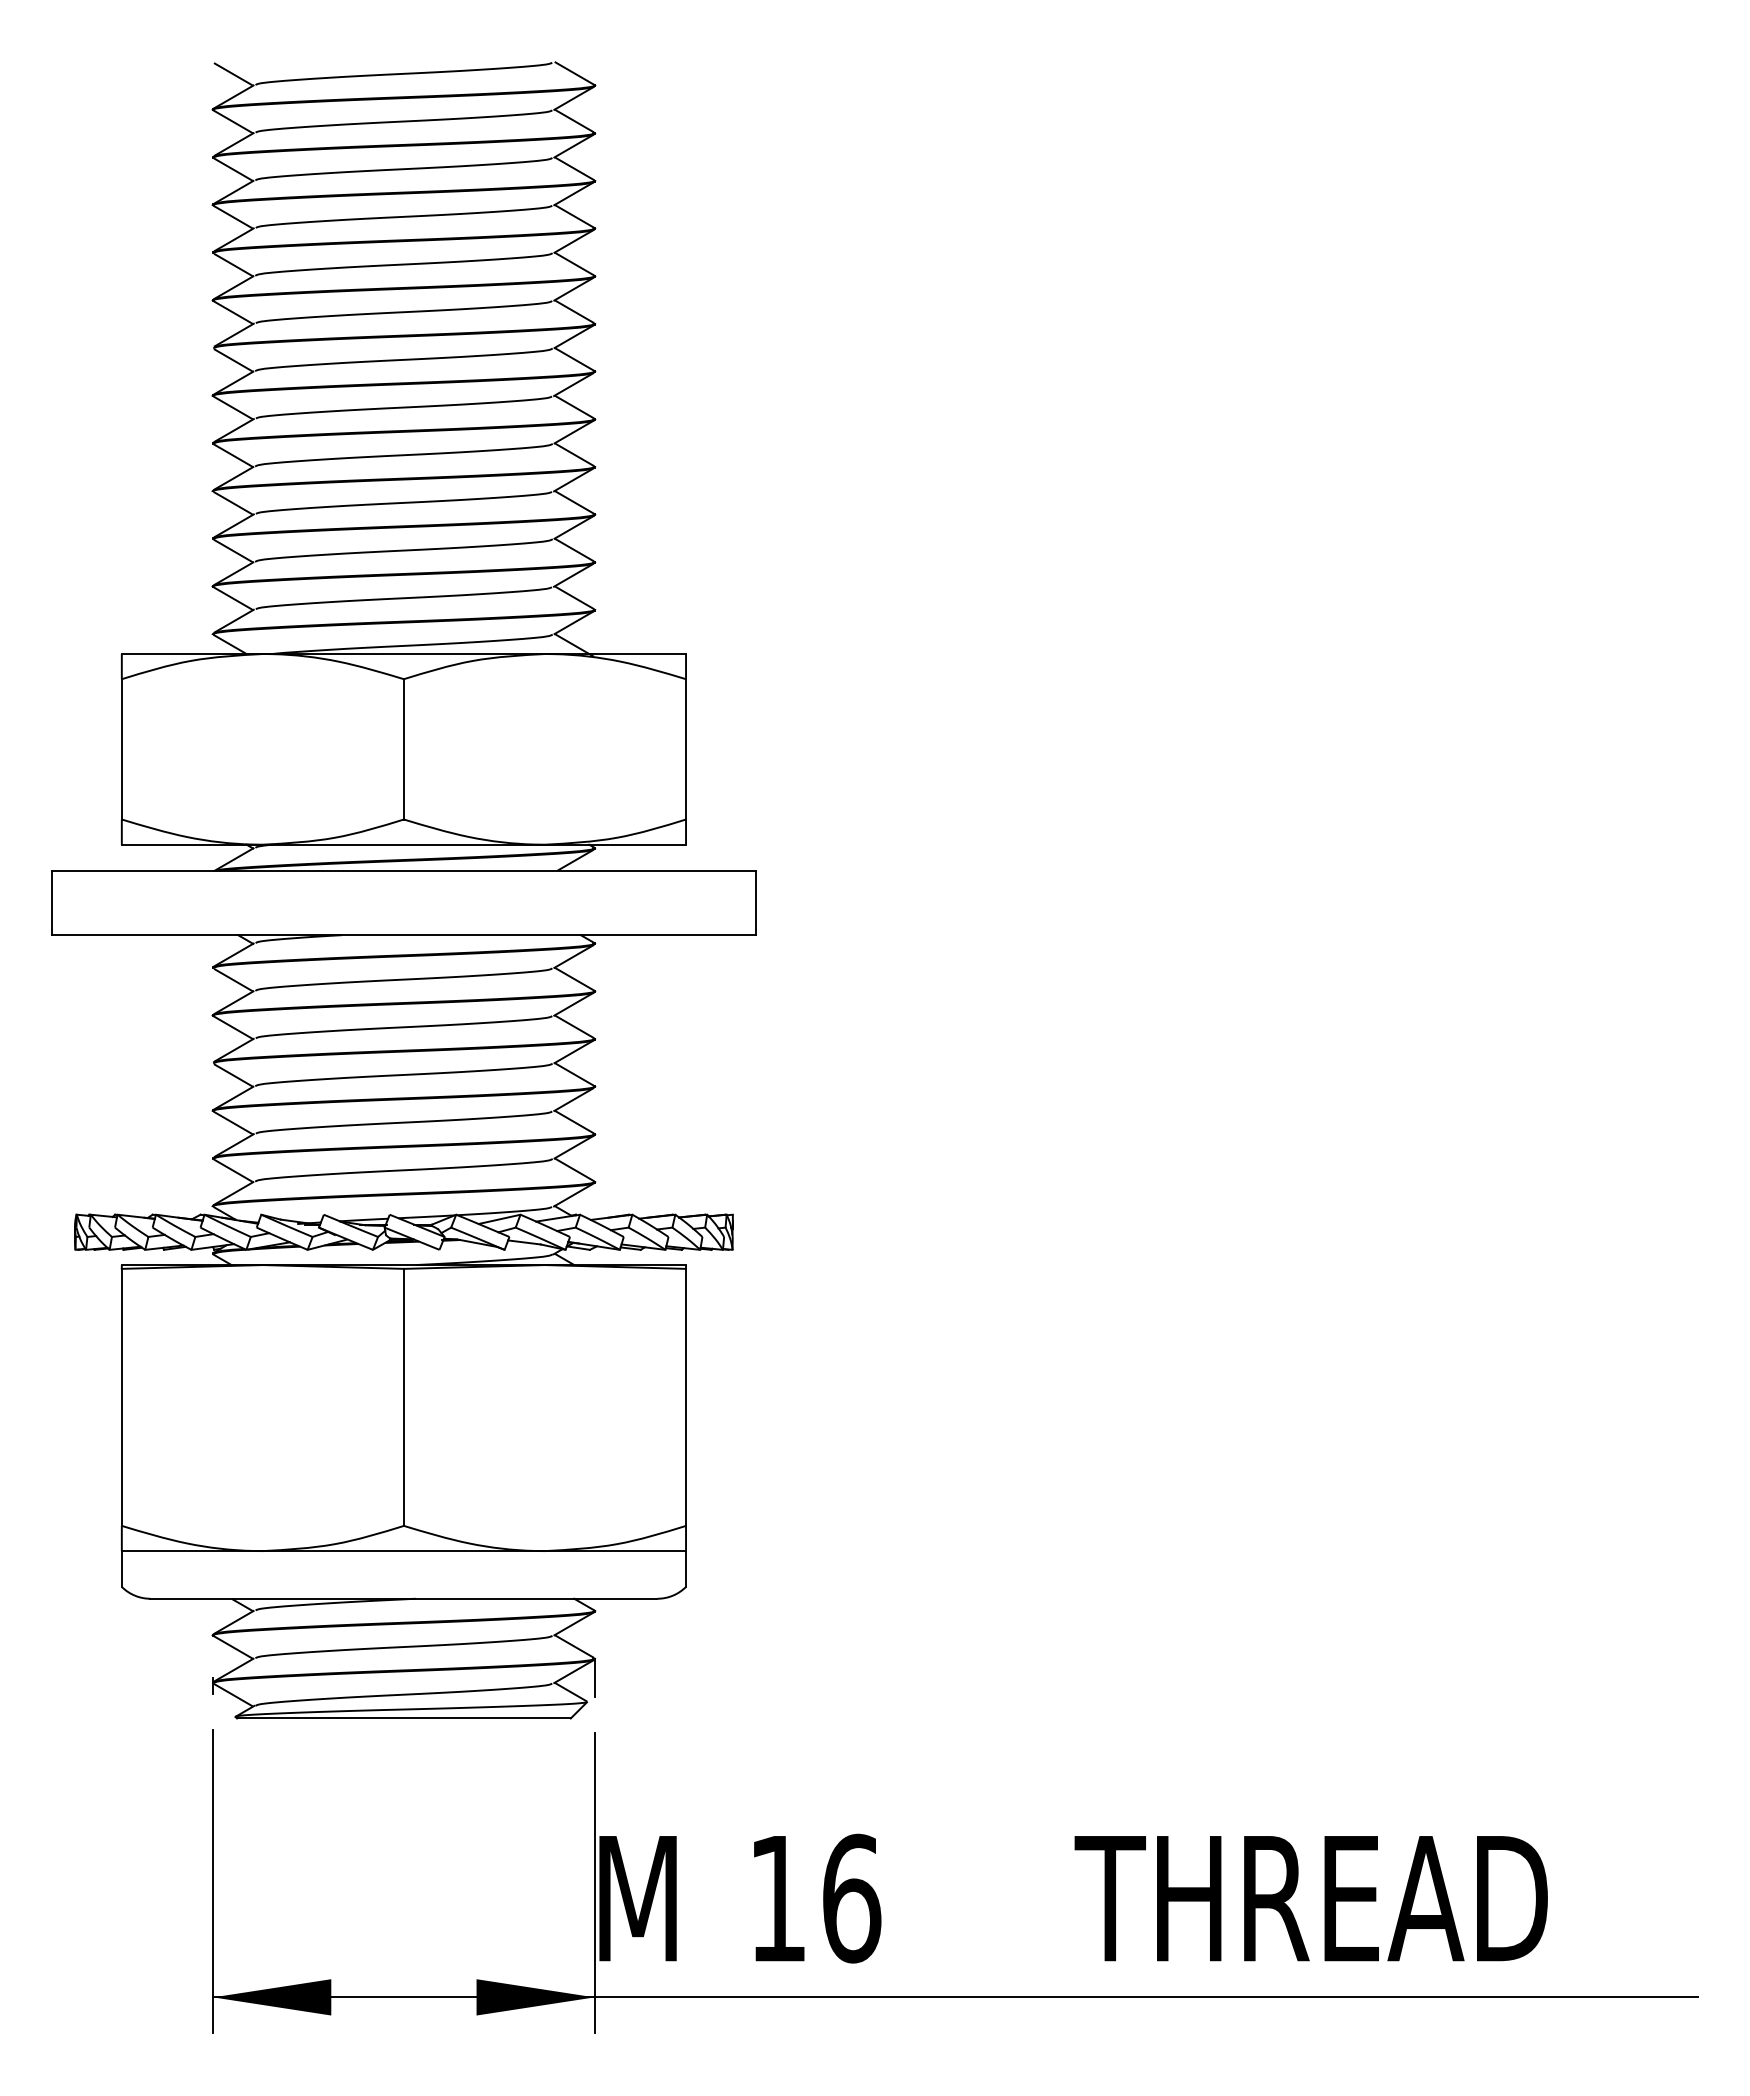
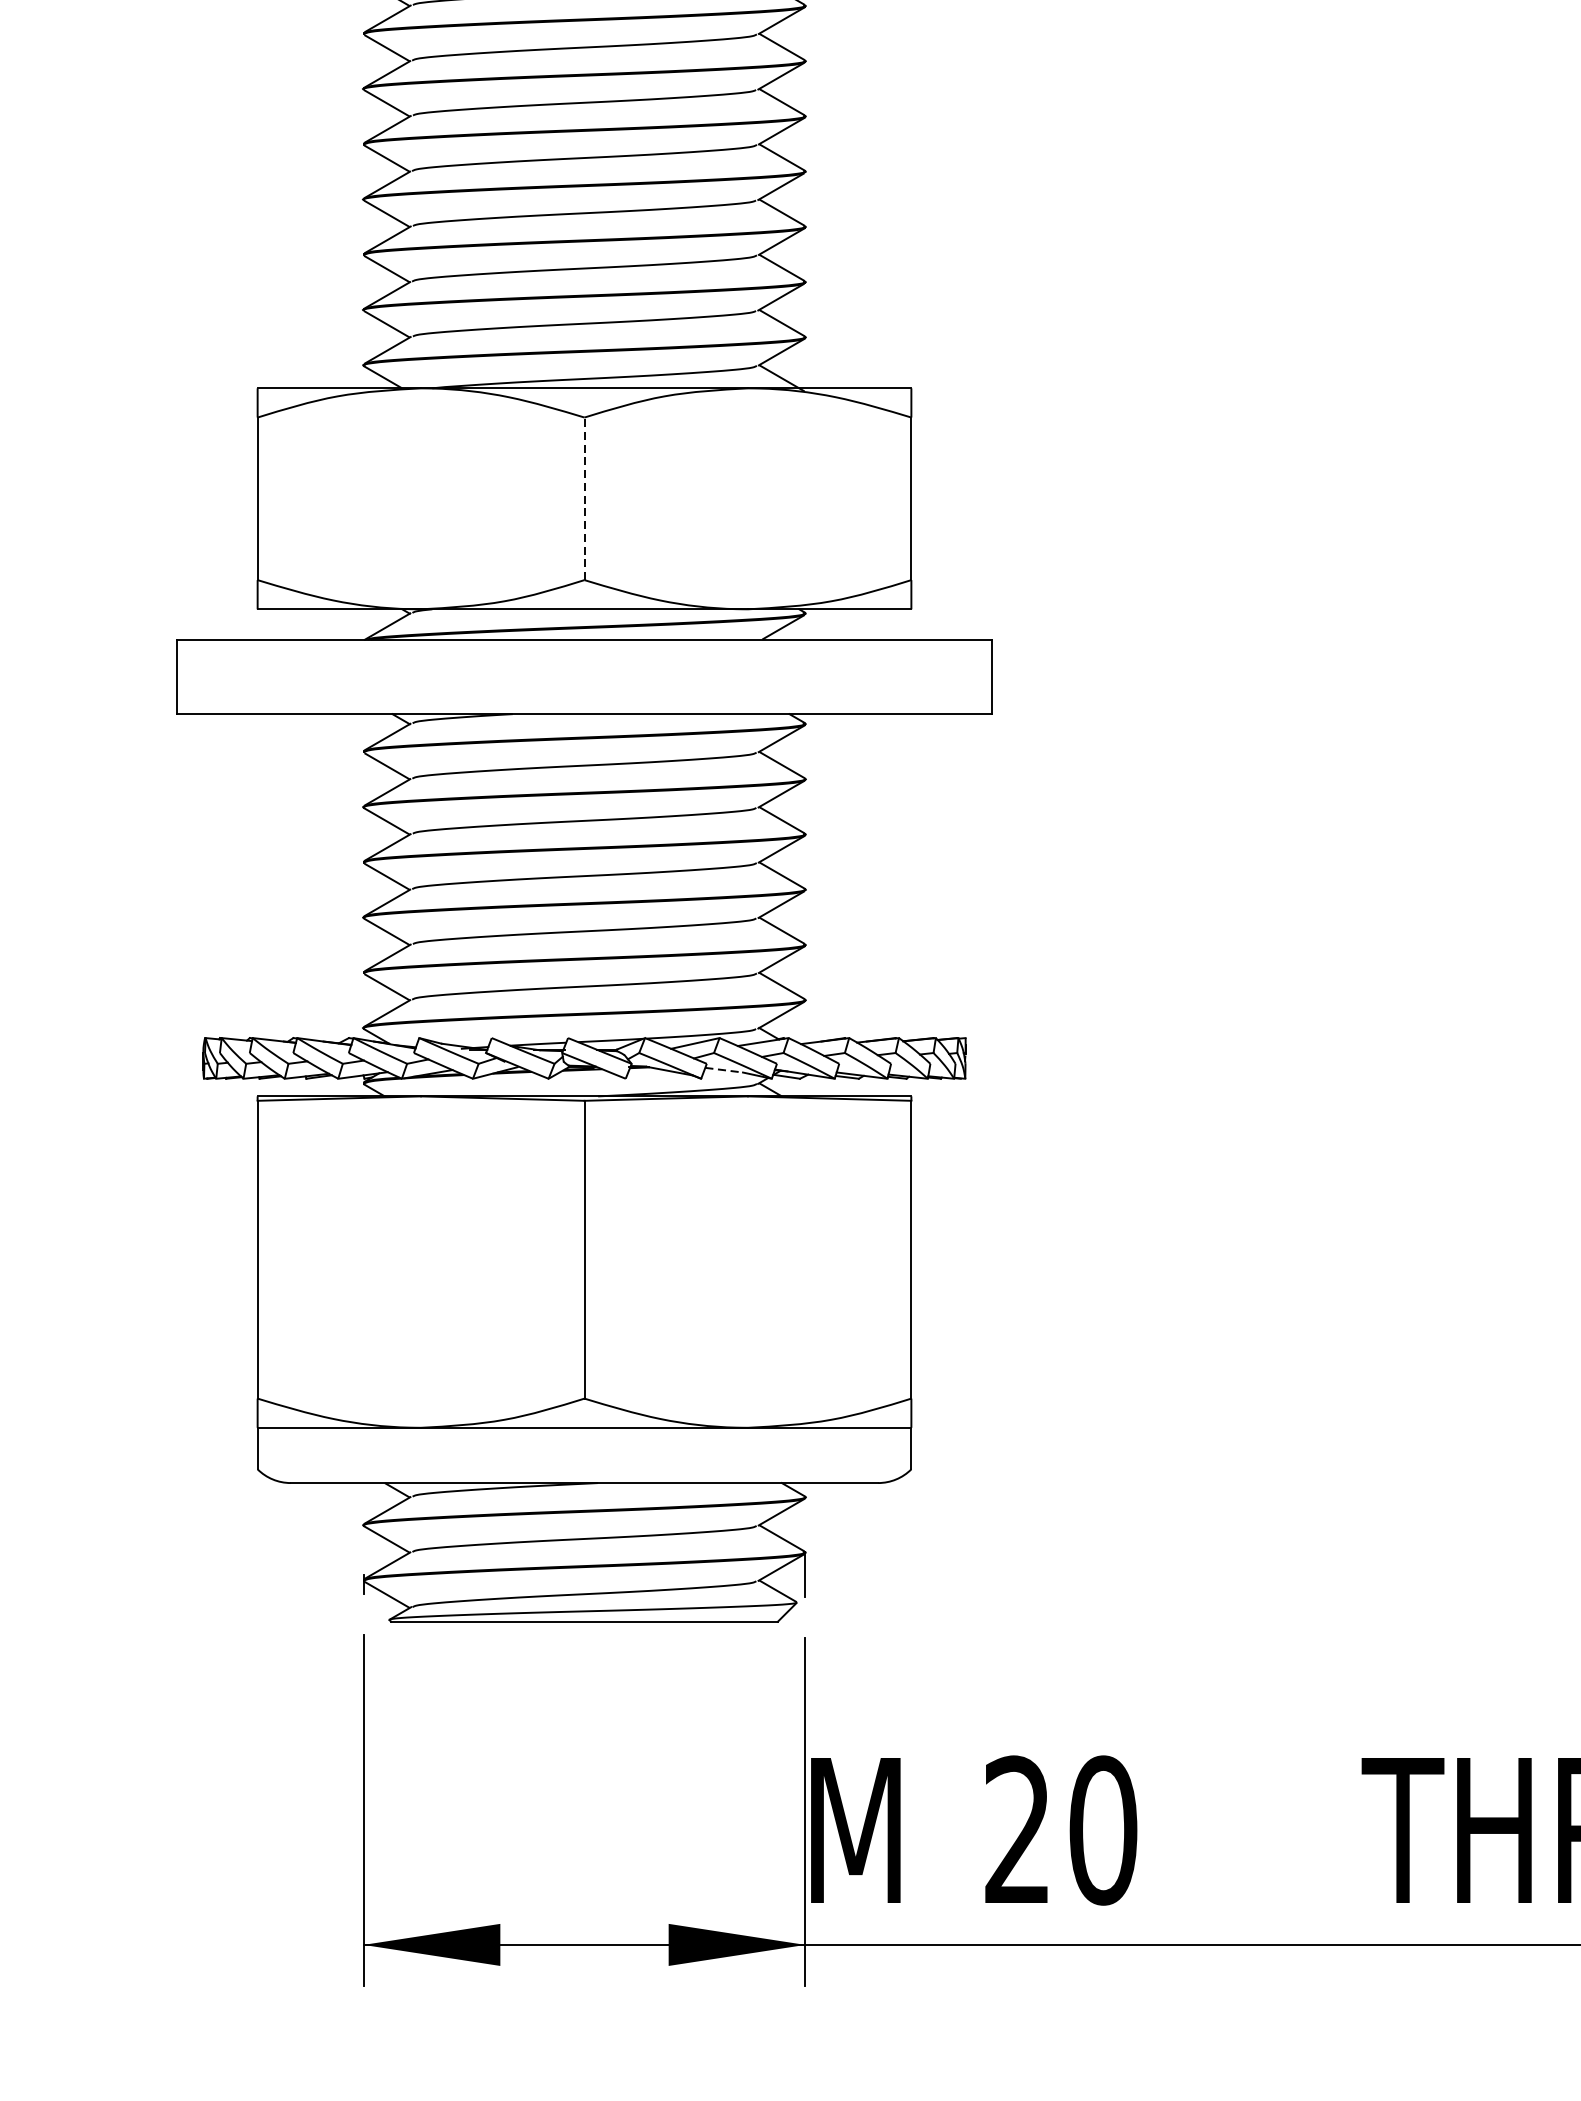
line: (403, 748) -> (584, 497), solid -> dashed
line: (524, 1242) -> (724, 1070), solid -> dashed
text: (815, 1898) -> (1061, 1830), 16 -> 20

